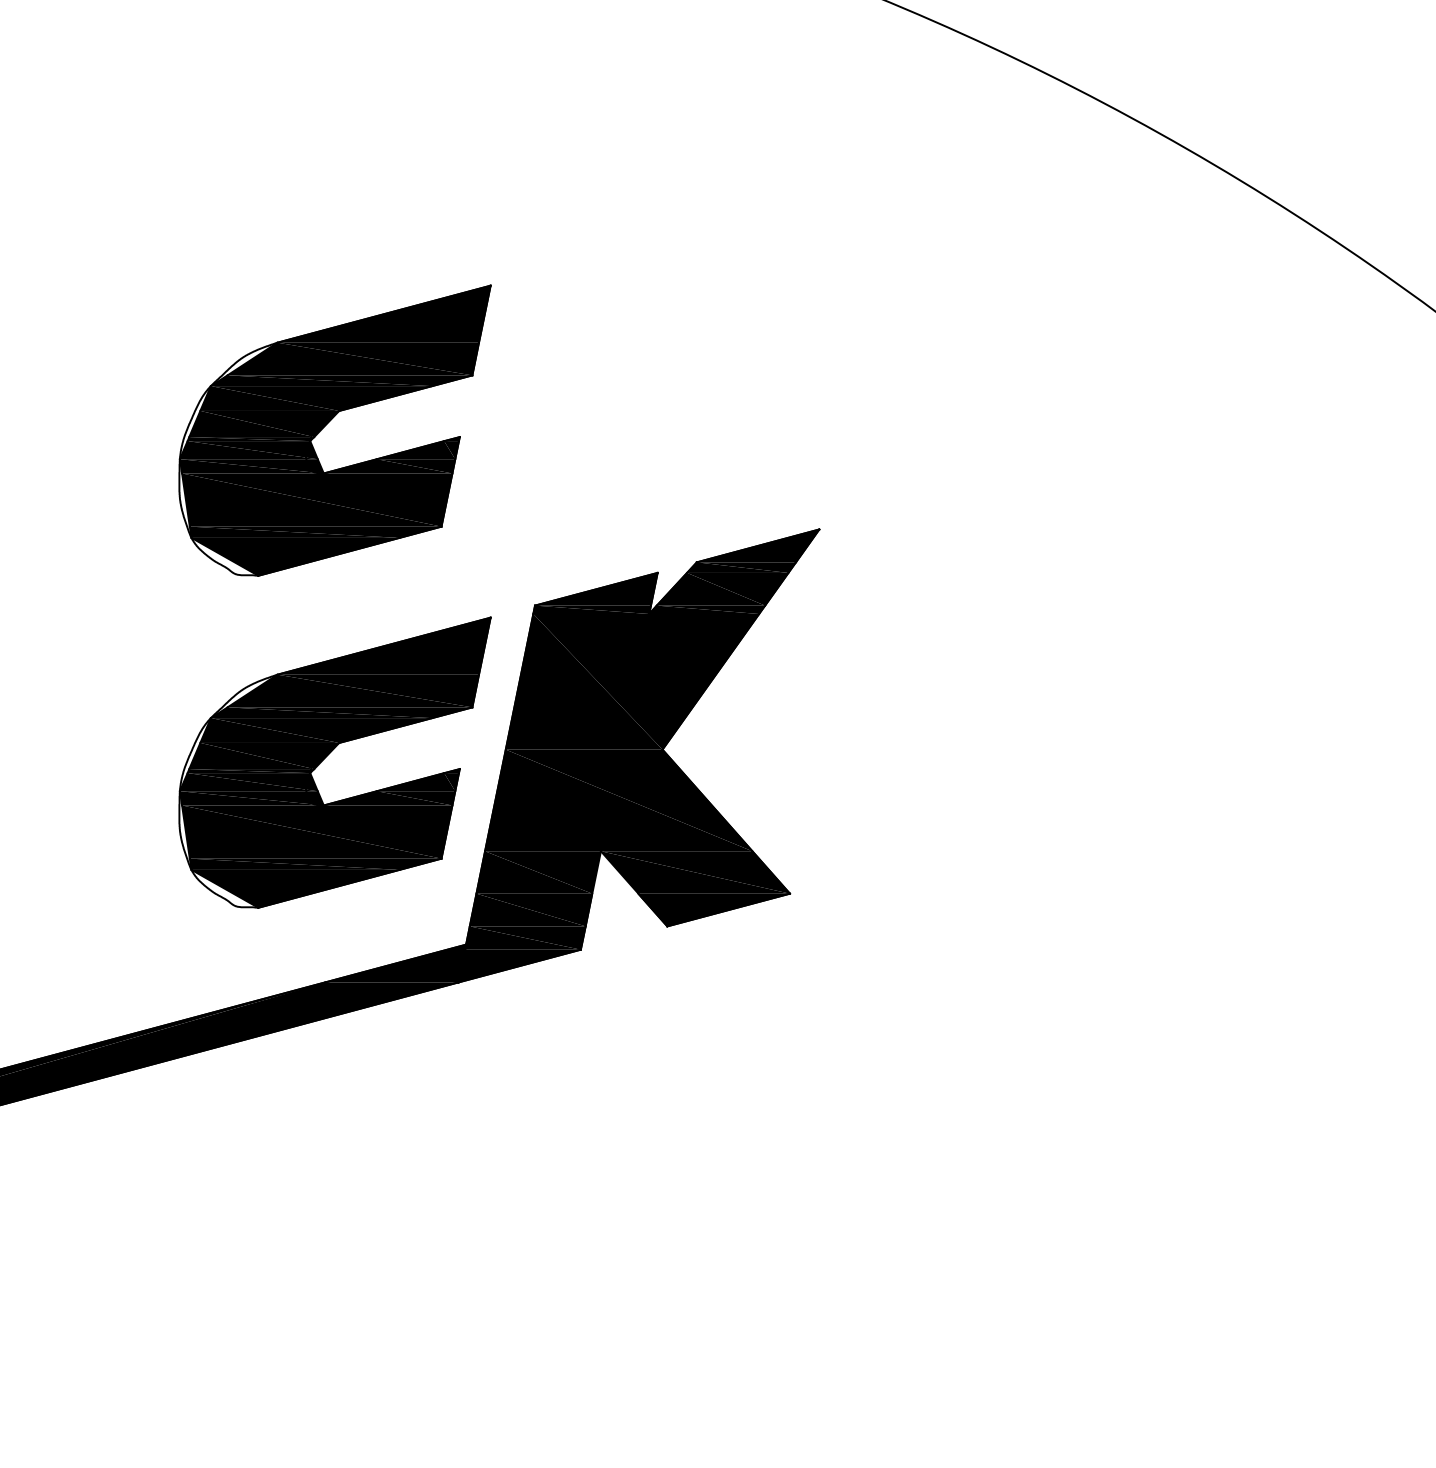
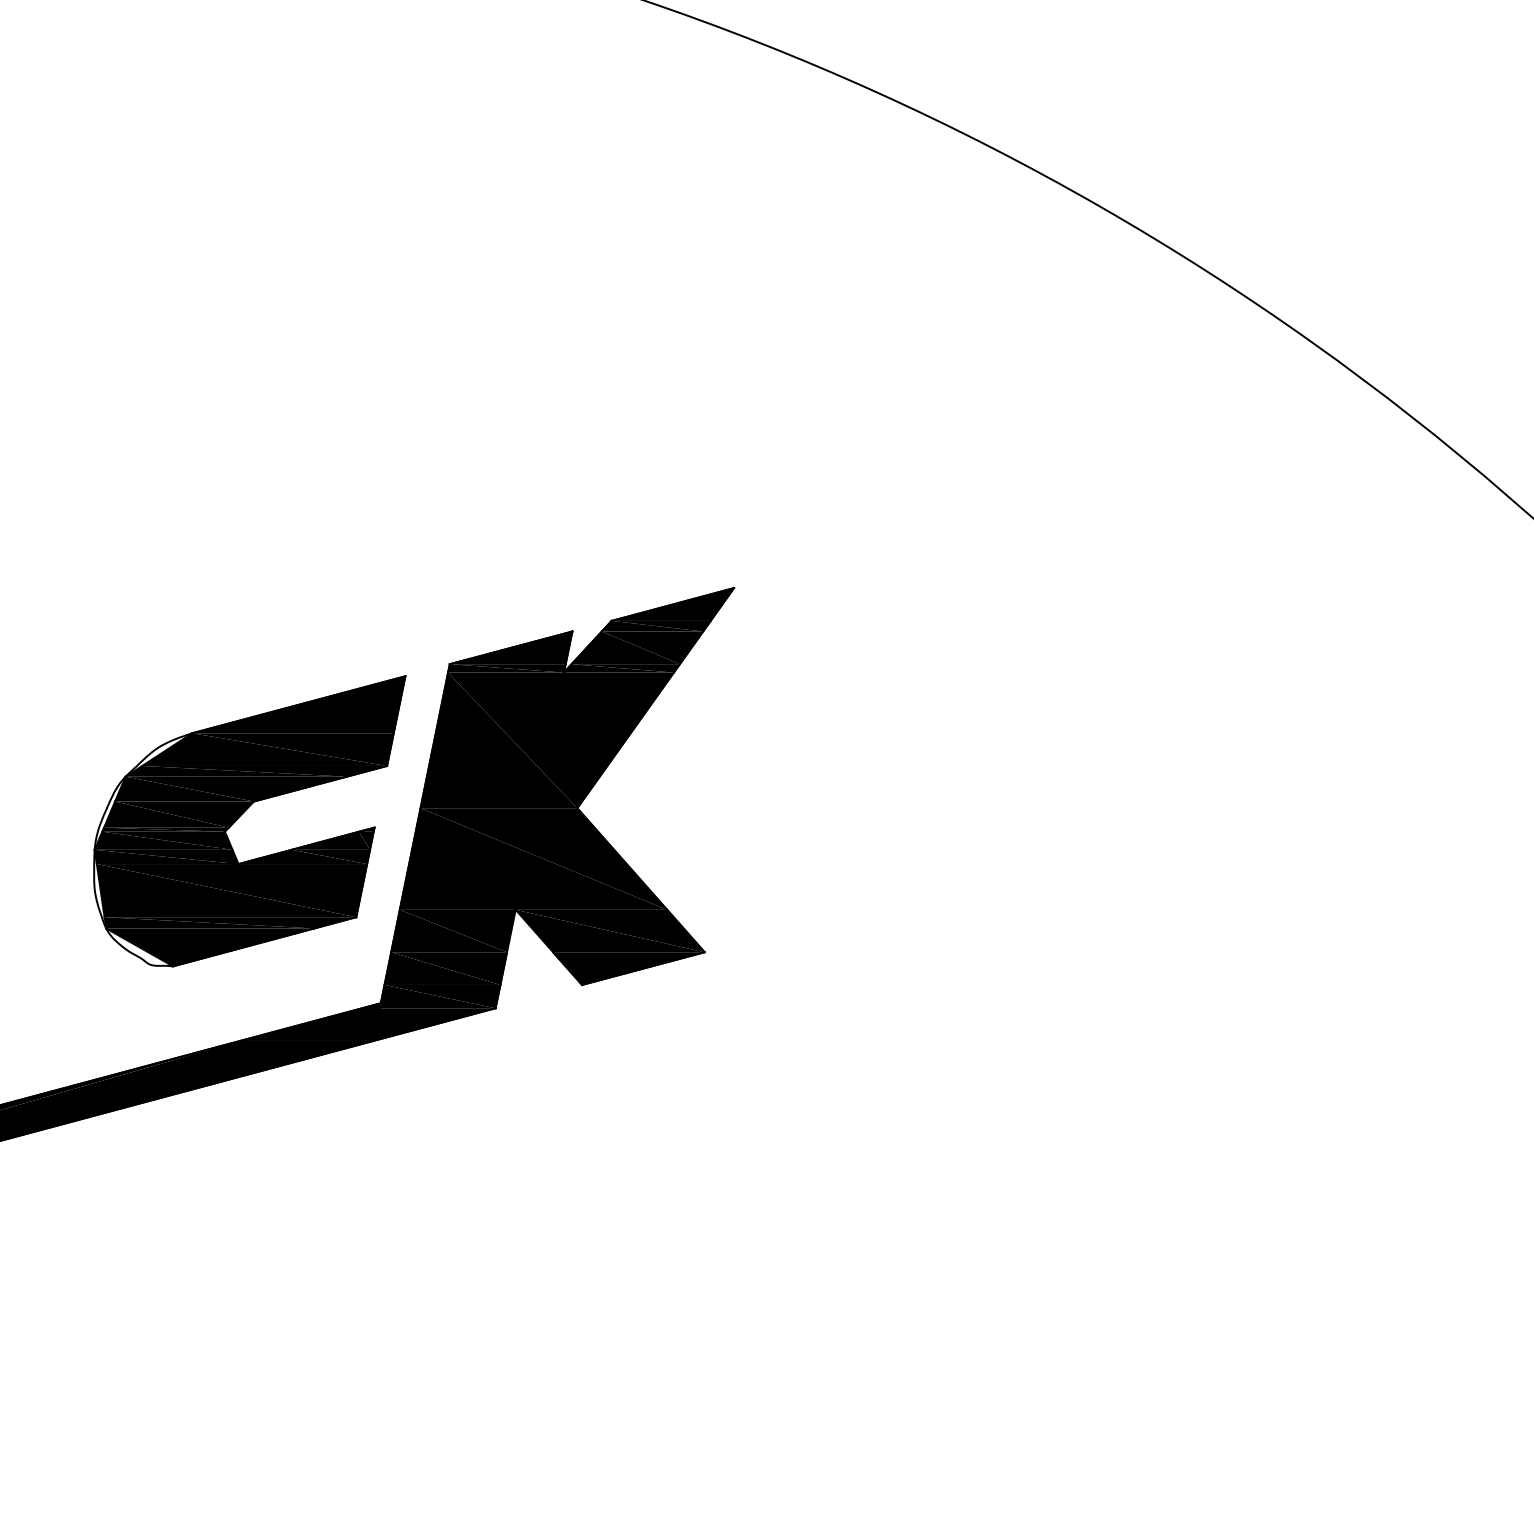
part: (325, 426) -> (240, 485), removed

